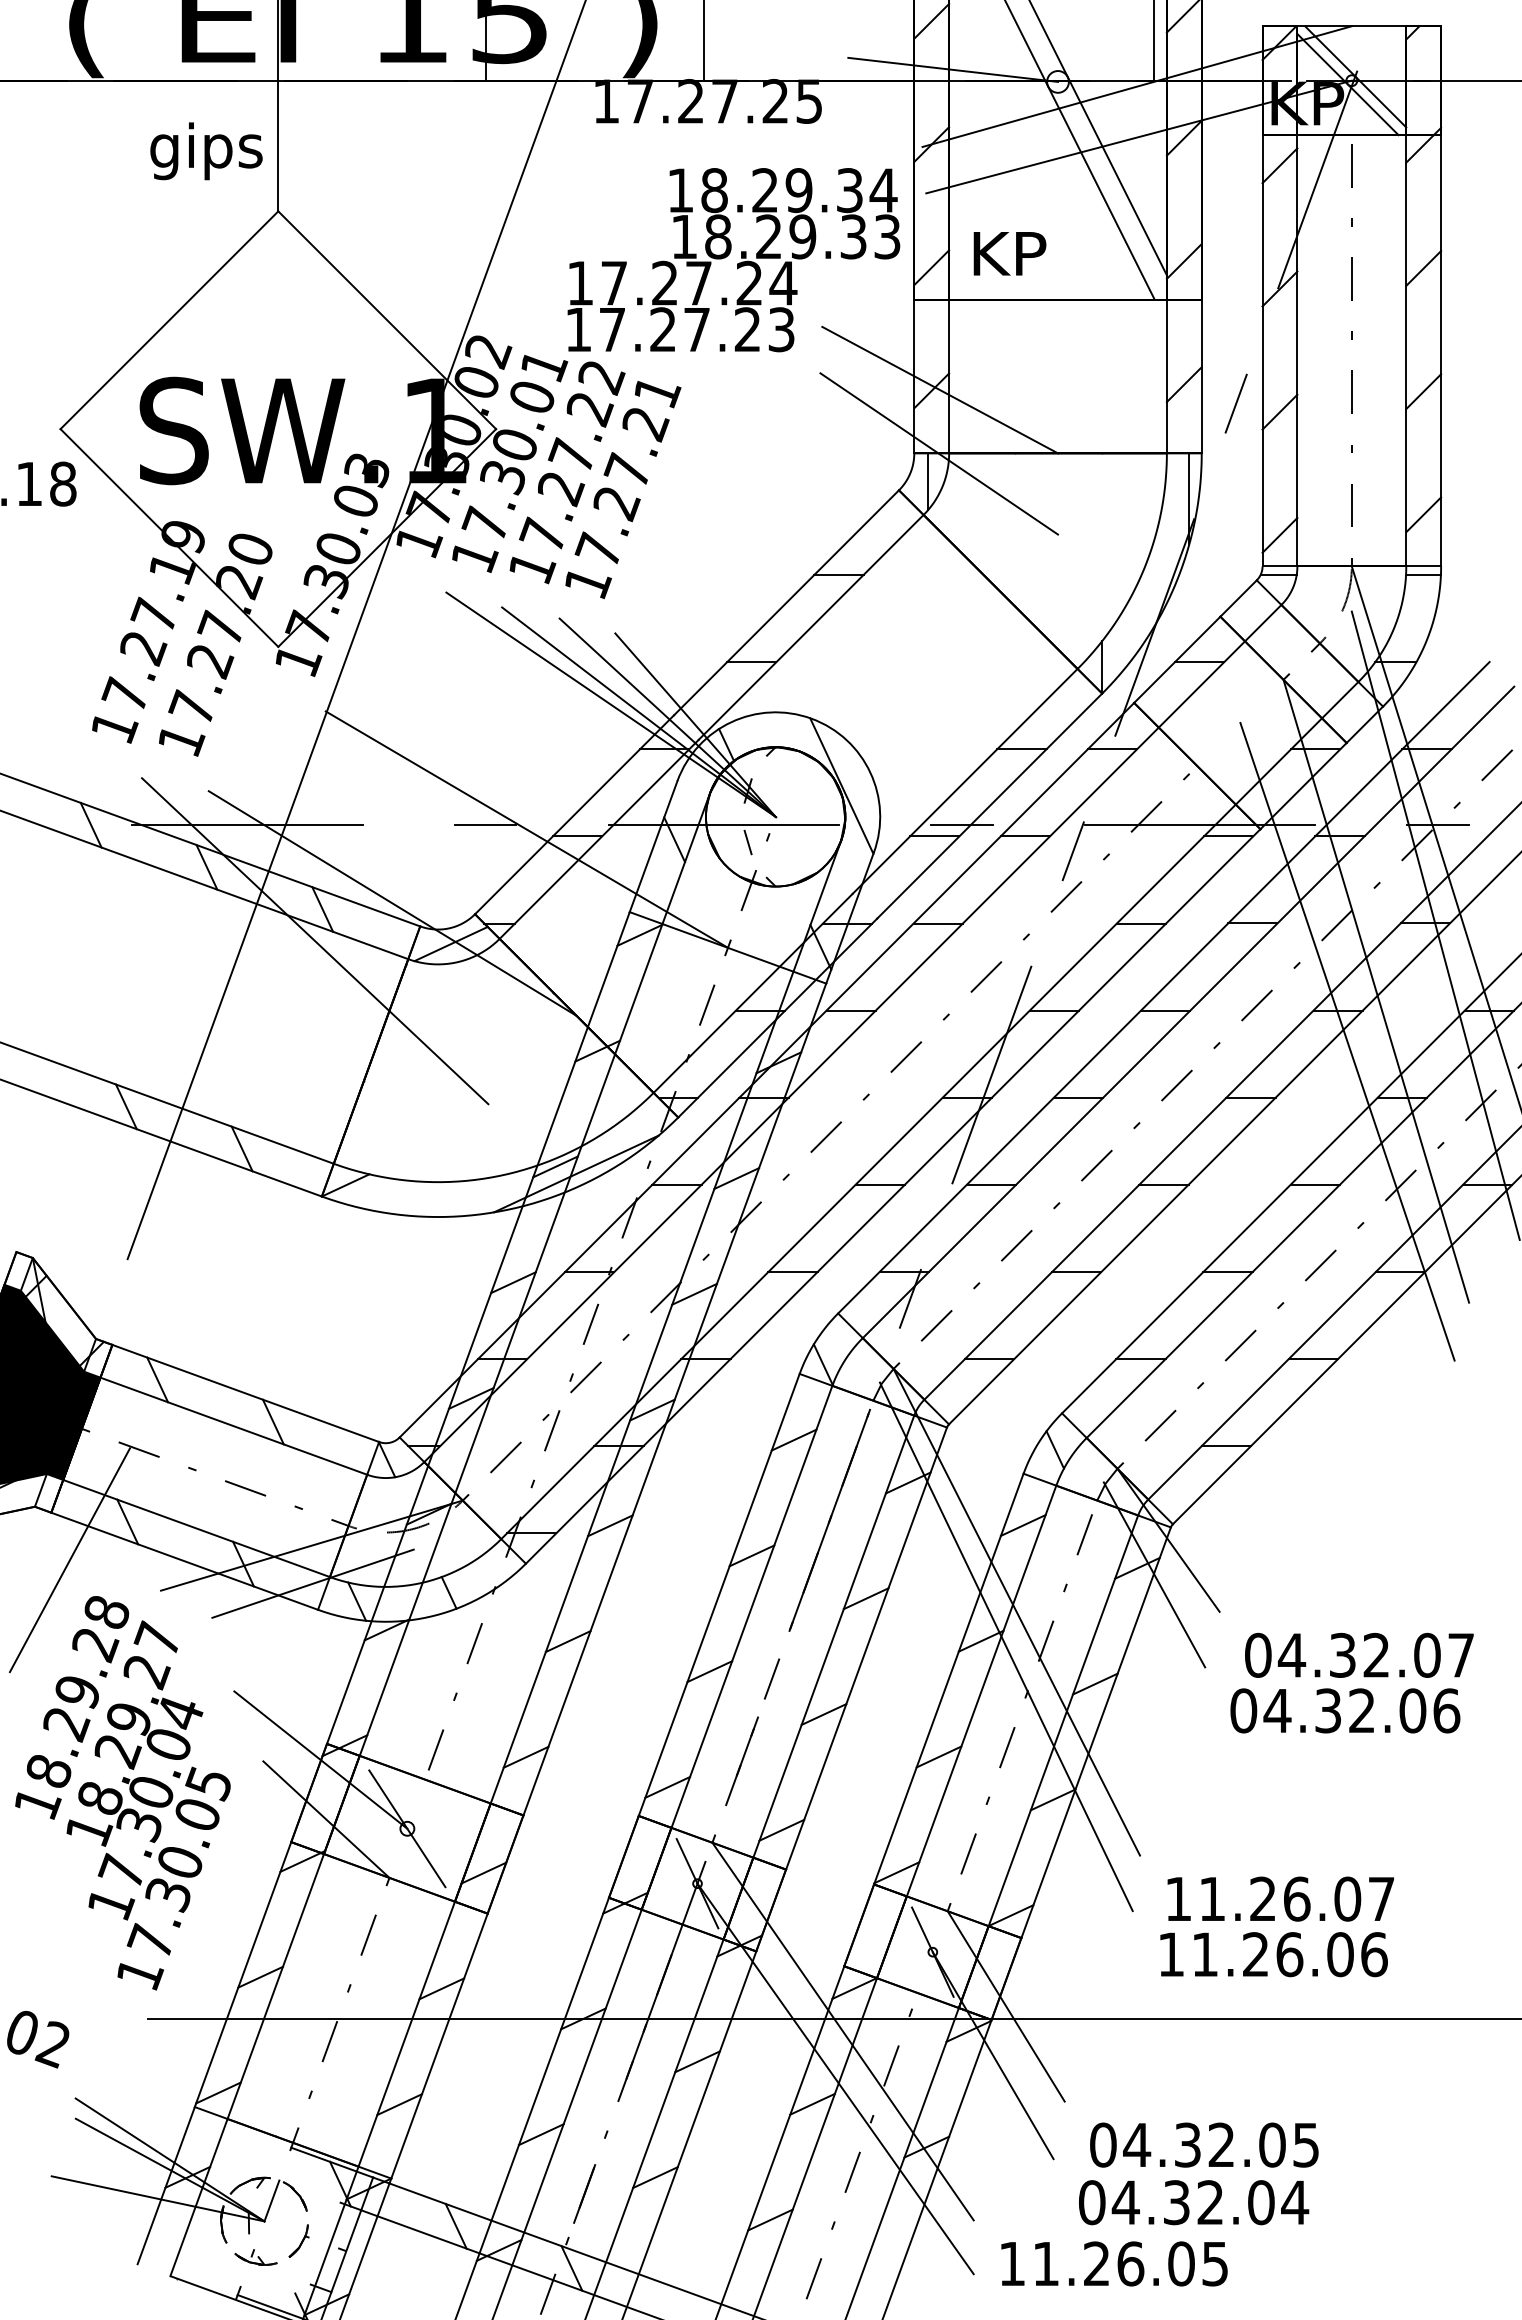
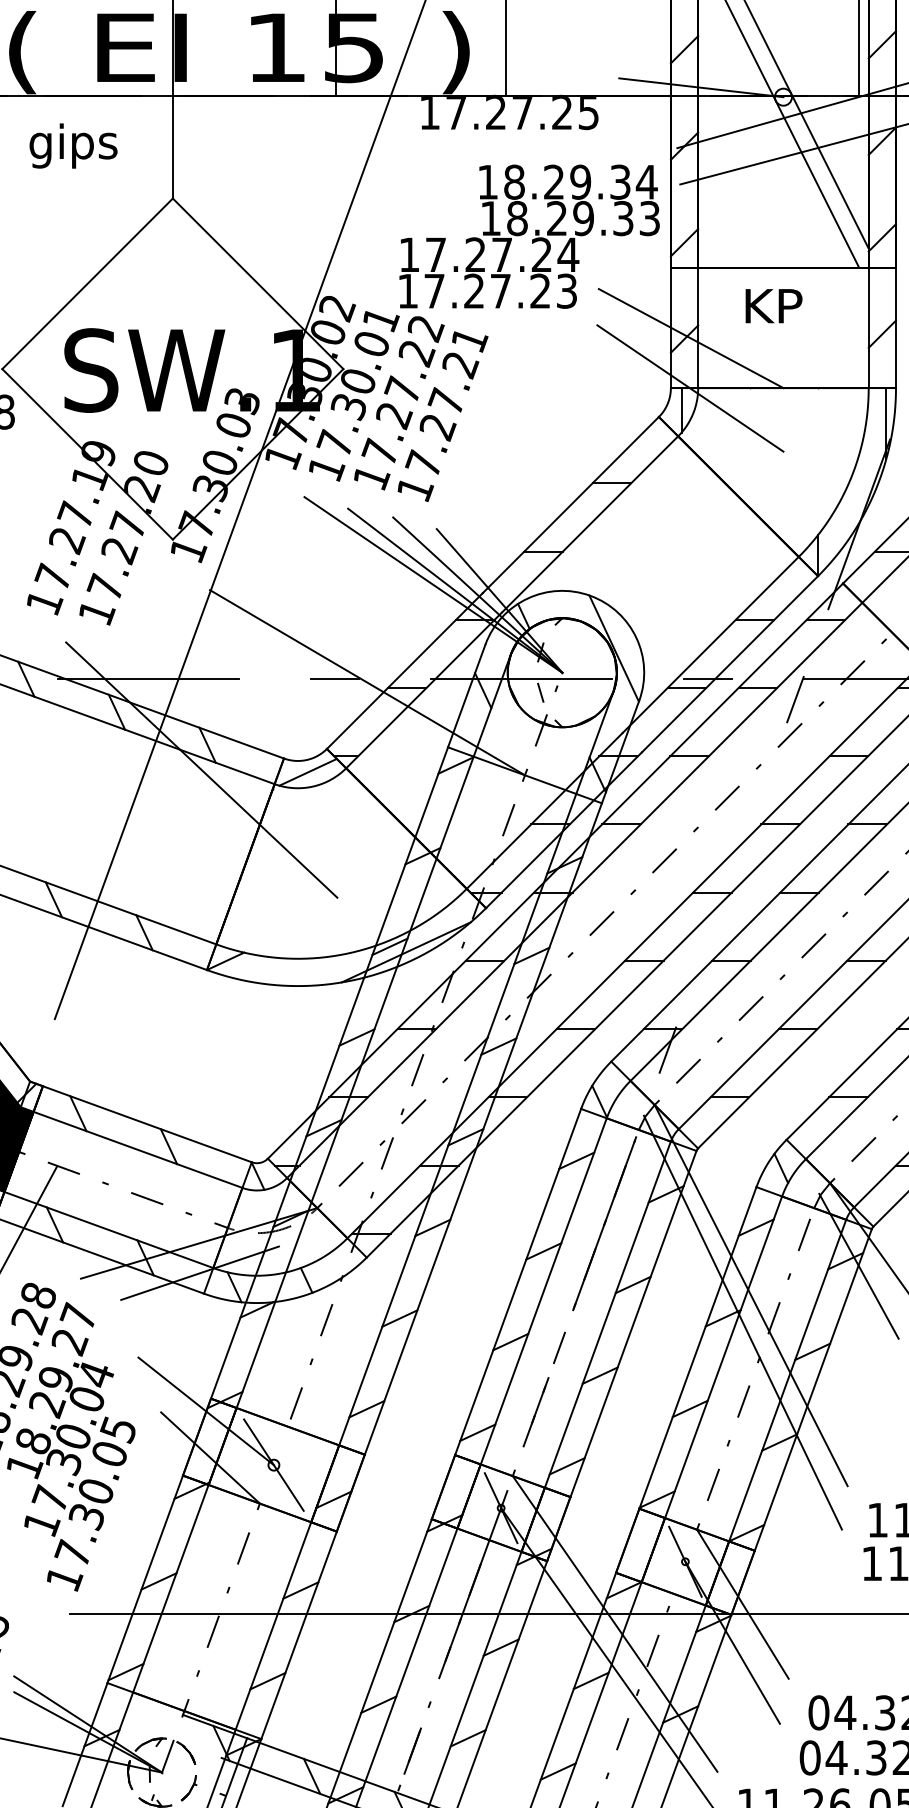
text: (206, 151) -> (73, 146), moved
text: (1009, 253) -> (773, 305), moved
line: (392, 903) -> (262, 740), removed
line: (991, 1074) -> (731, 874), removed

